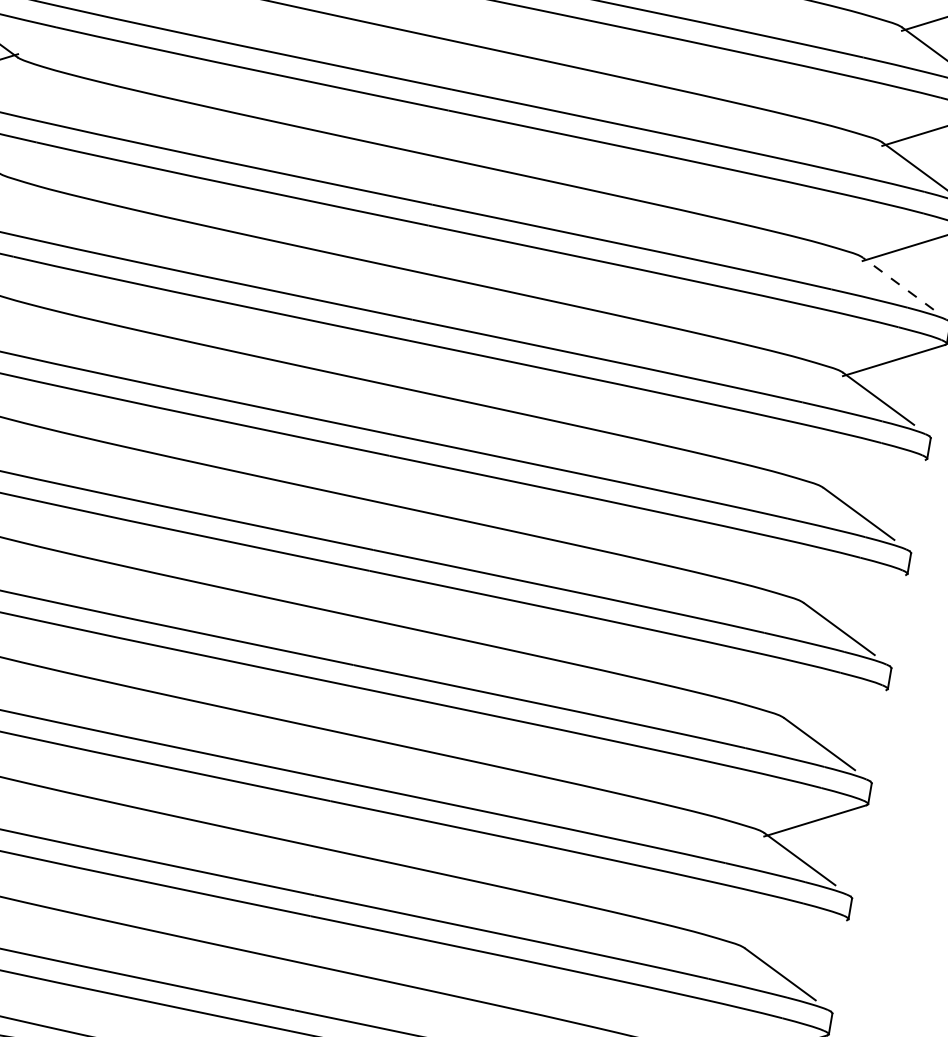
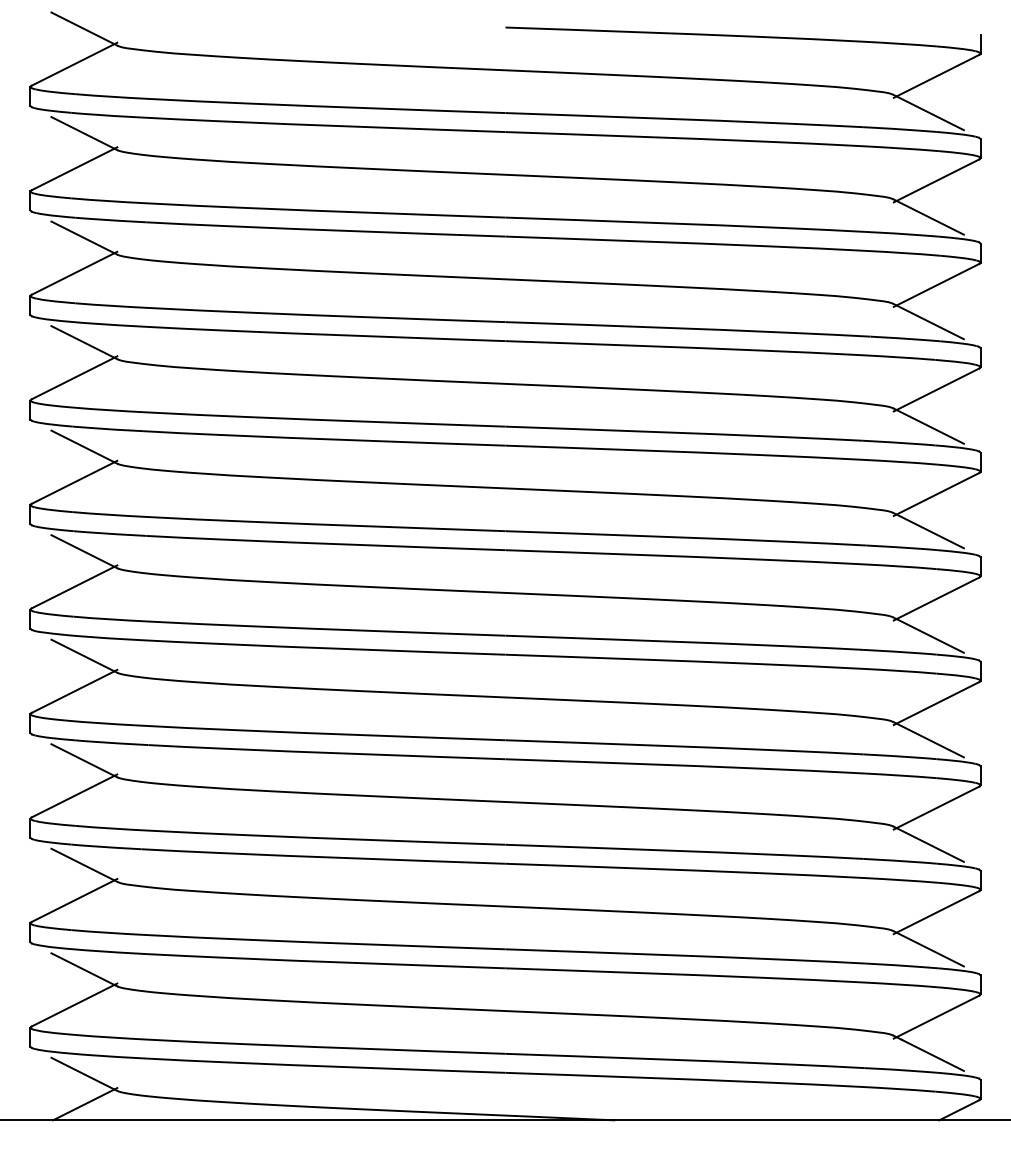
line: (898, 283) -> (928, 321), dashed -> solid
line: (874, 474) -> (936, 493), added
line: (854, 590) -> (936, 598), added
line: (835, 705) -> (936, 703), added
line: (795, 935) -> (936, 912), added

